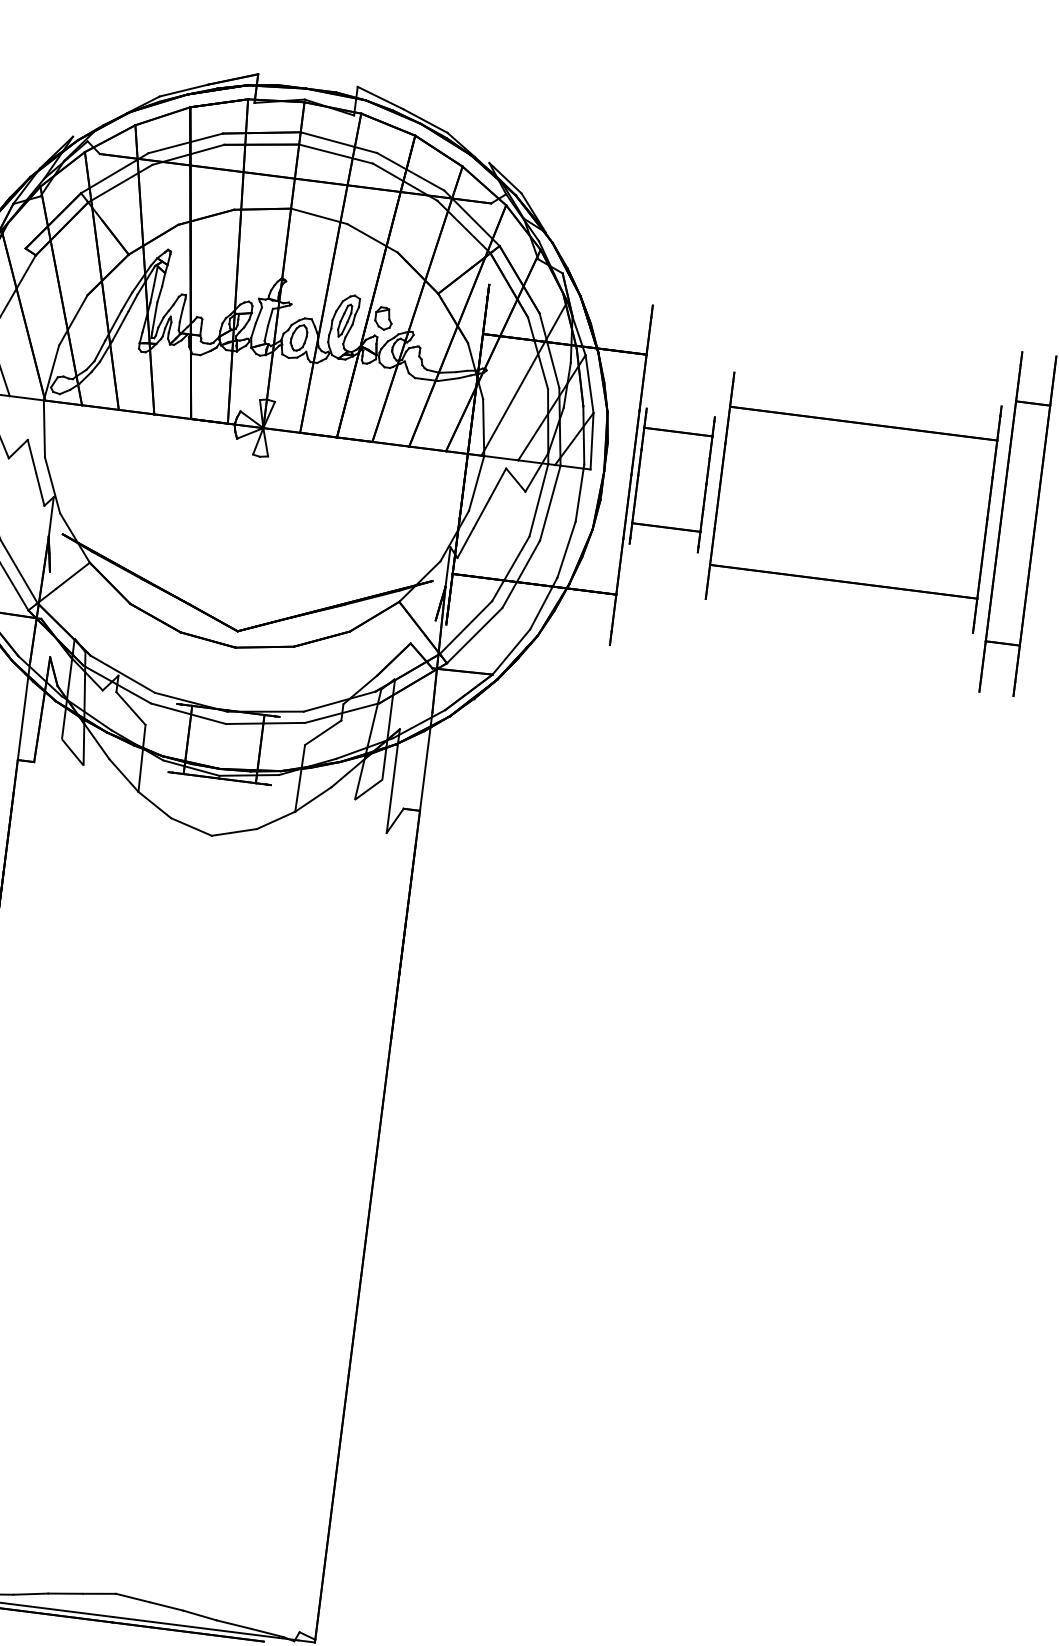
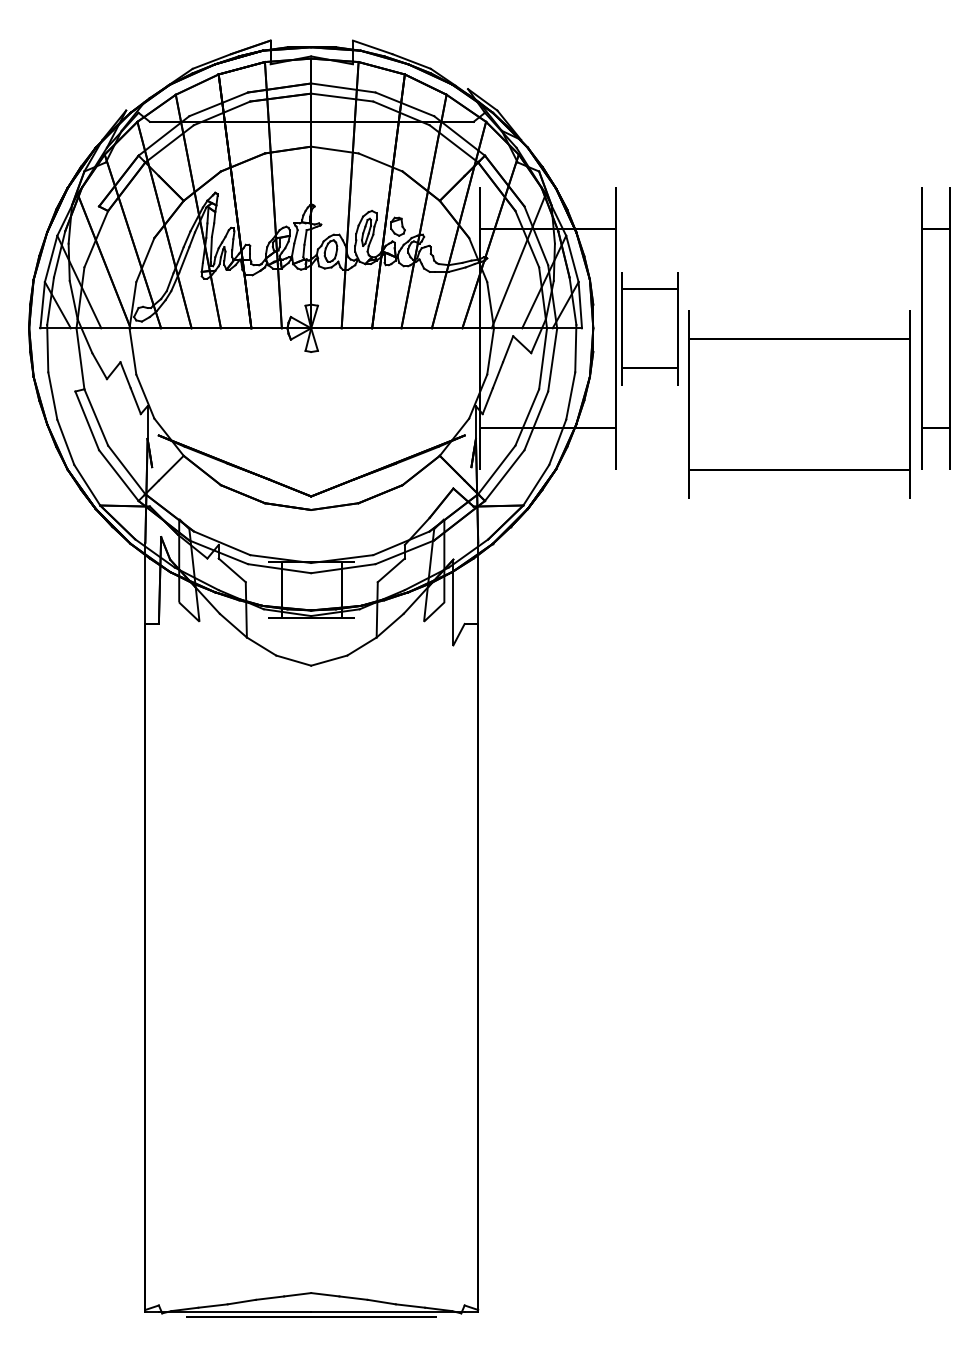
part: (853, 502) -> (799, 404), moved

